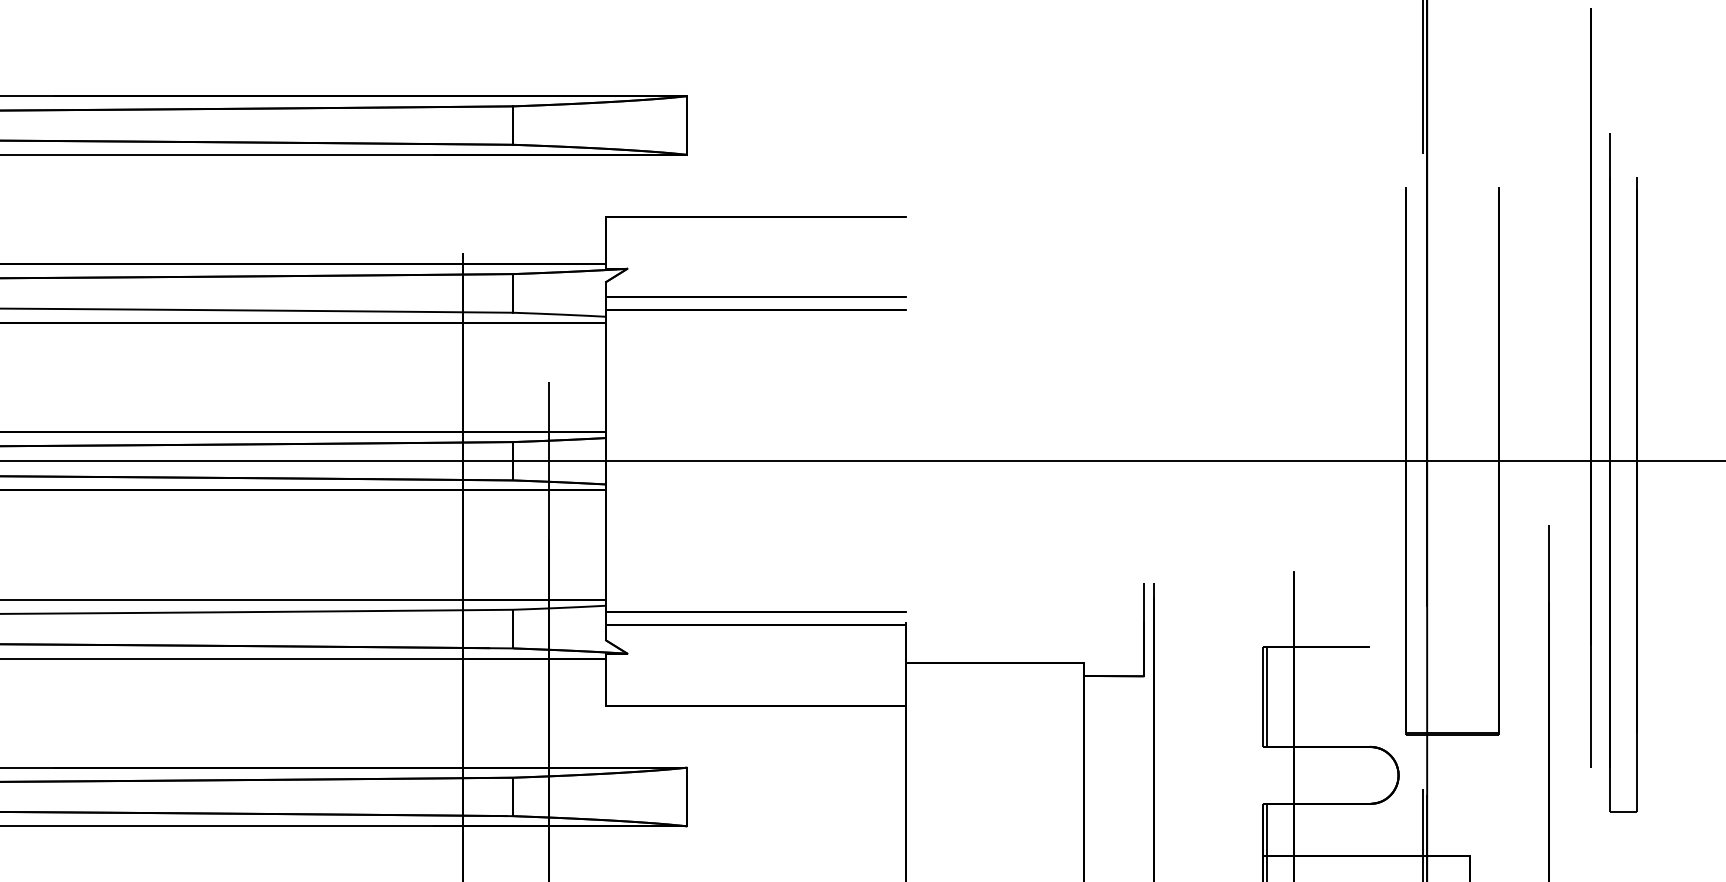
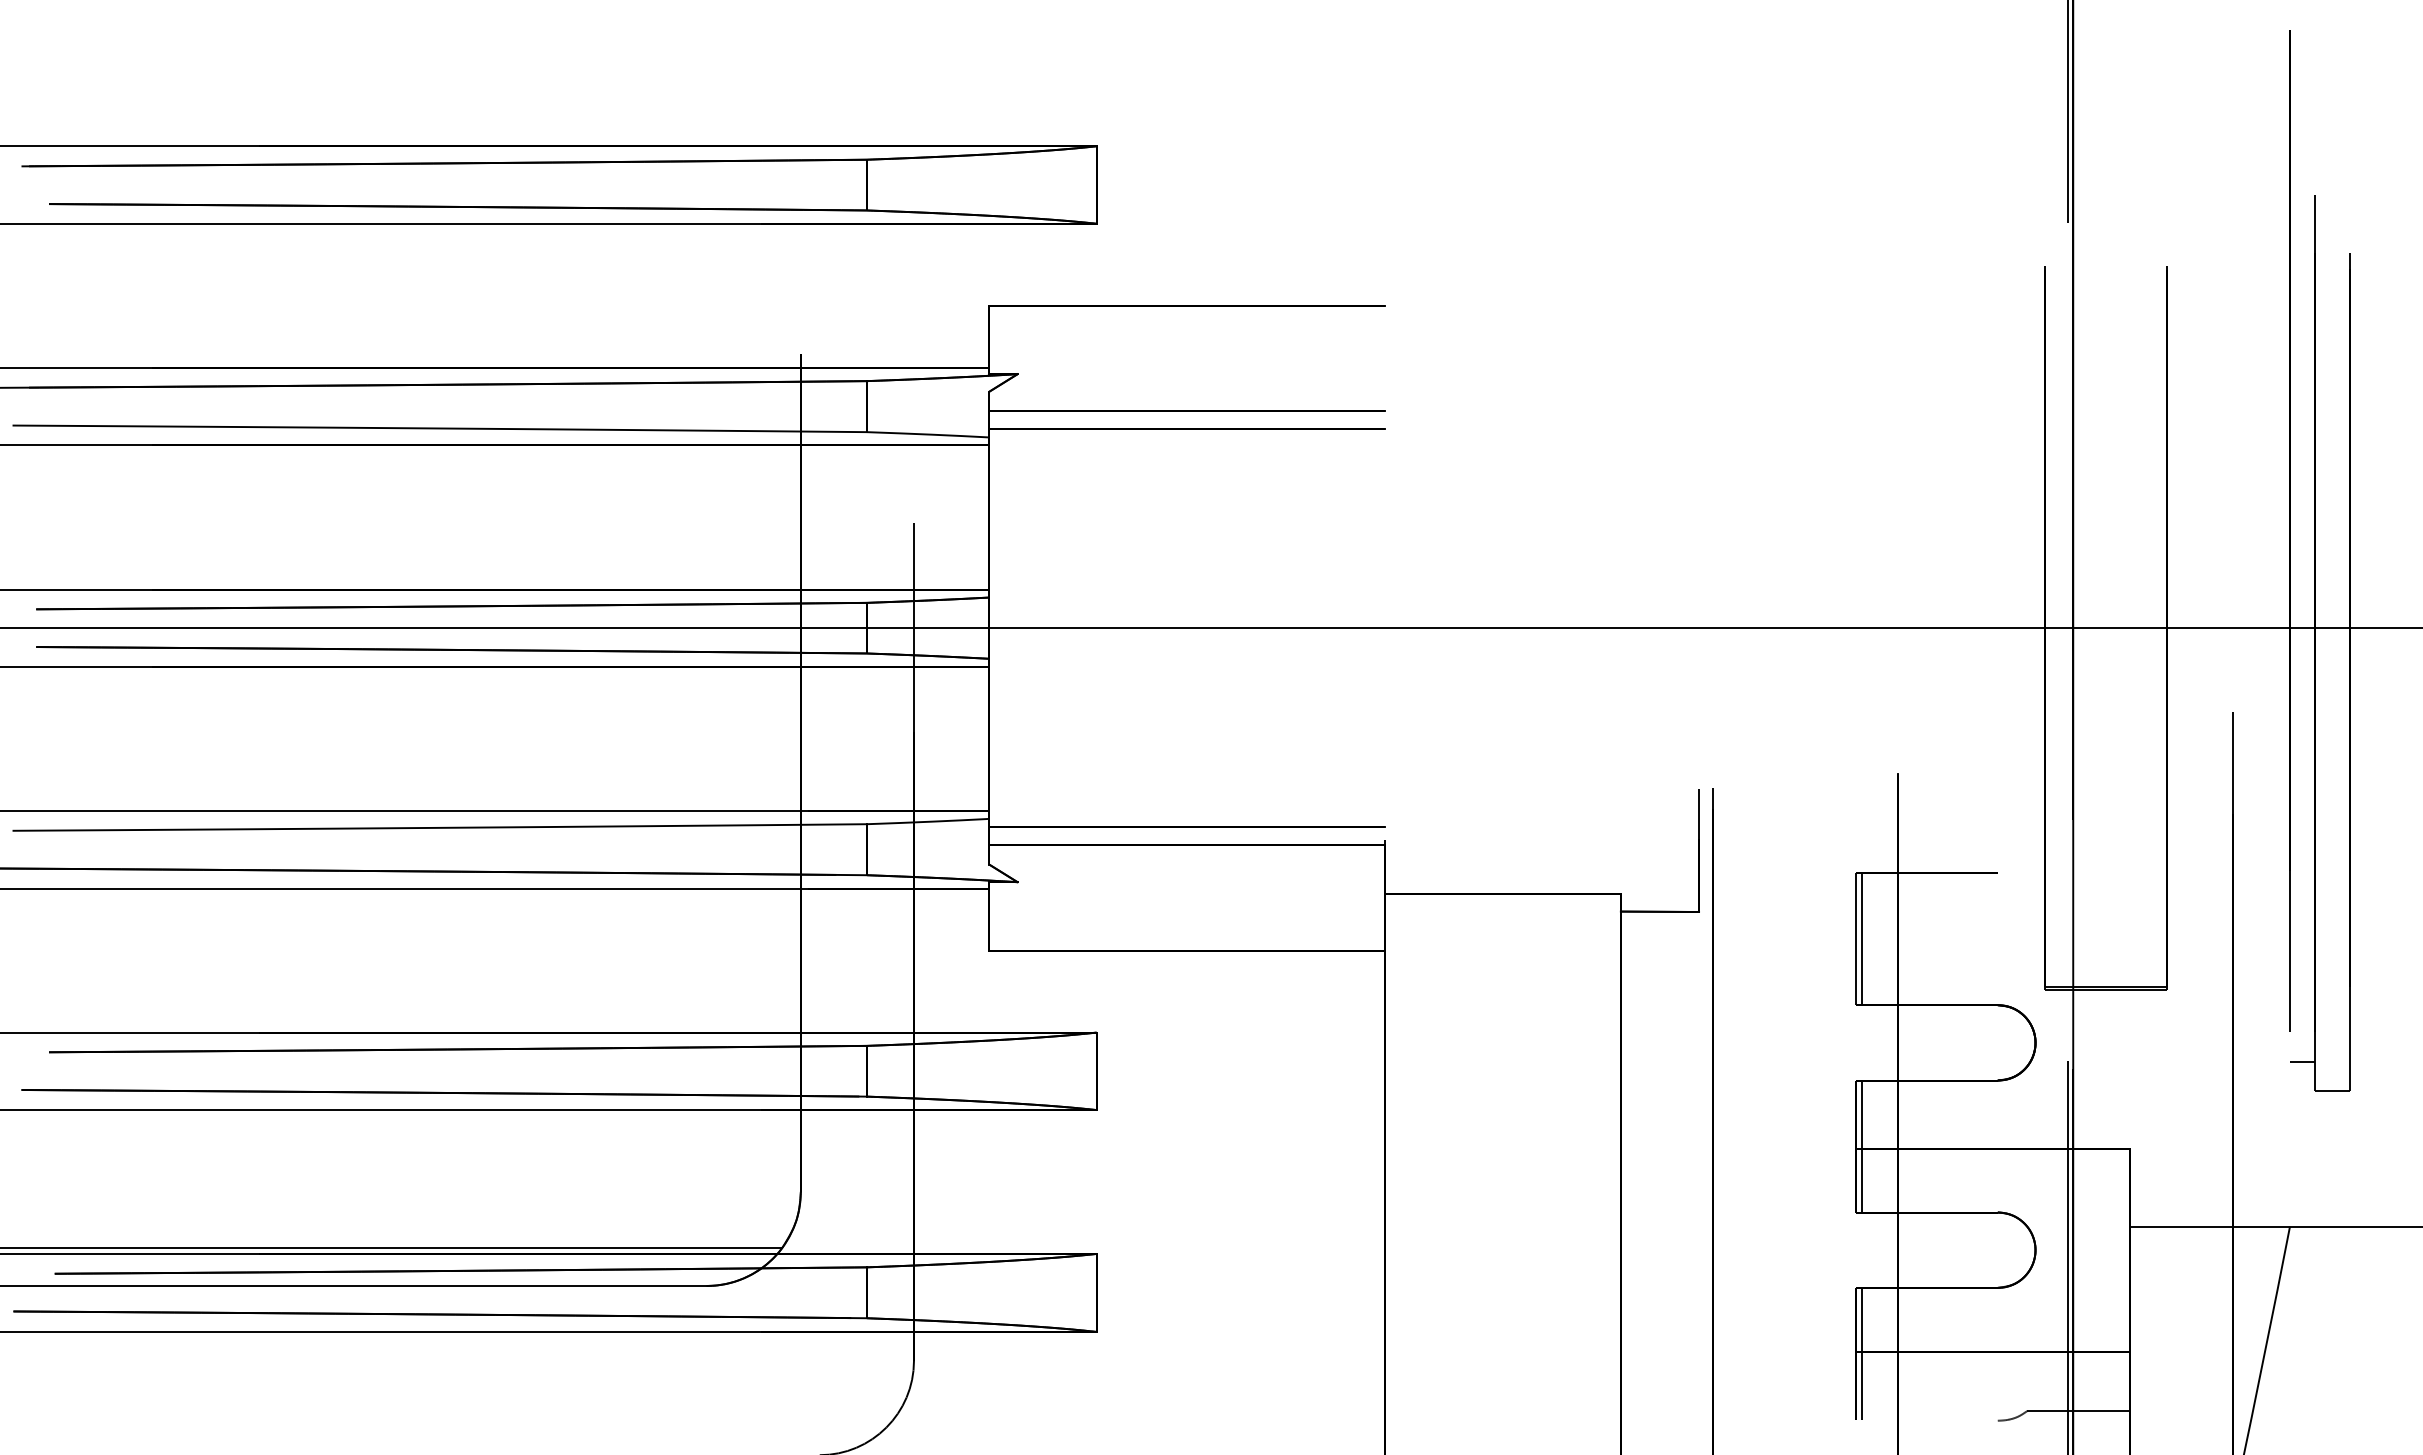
line: (1600, 789) -> (2301, 1061), added

